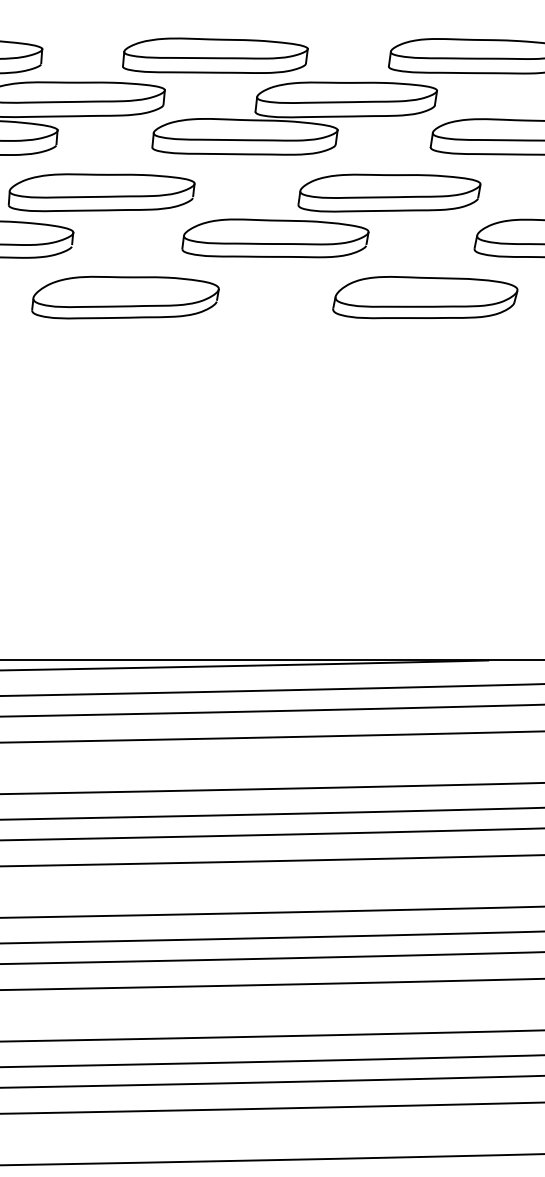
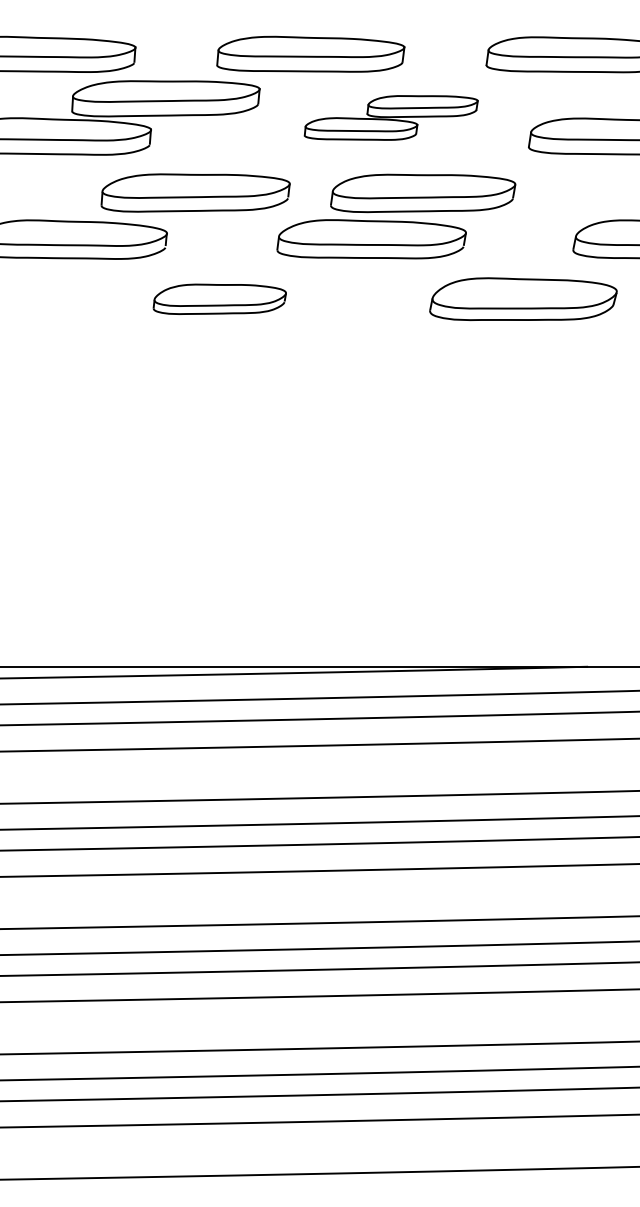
part: (295, 118) -> (391, 117), size x0.6
part: (389, 193) -> (423, 193), moved
part: (125, 297) -> (219, 299), size x0.7

